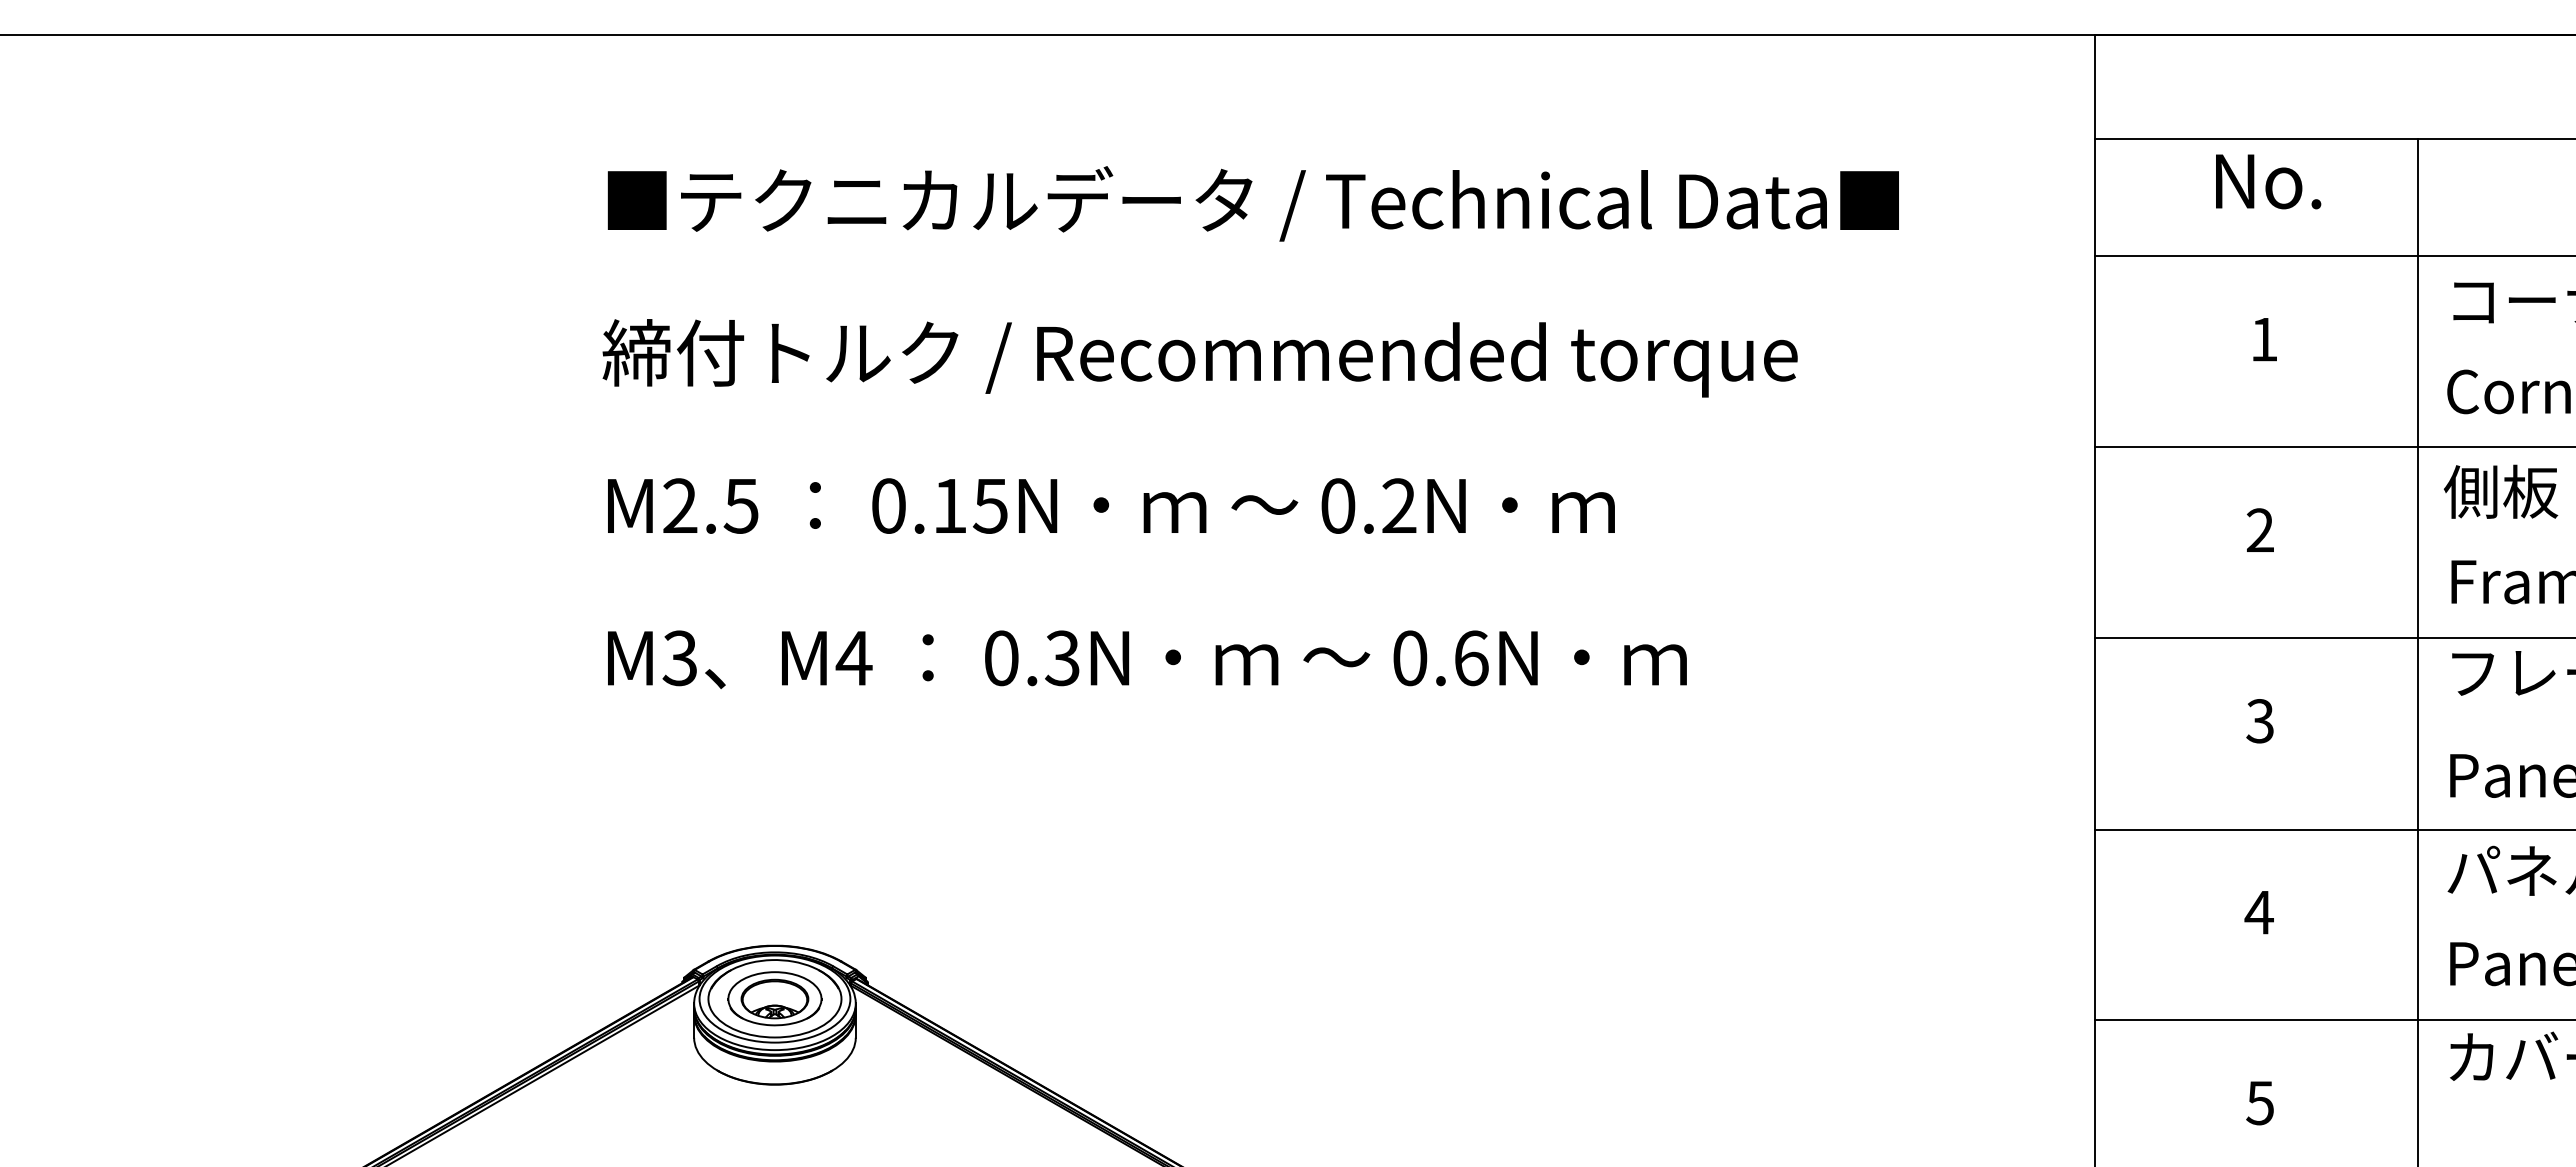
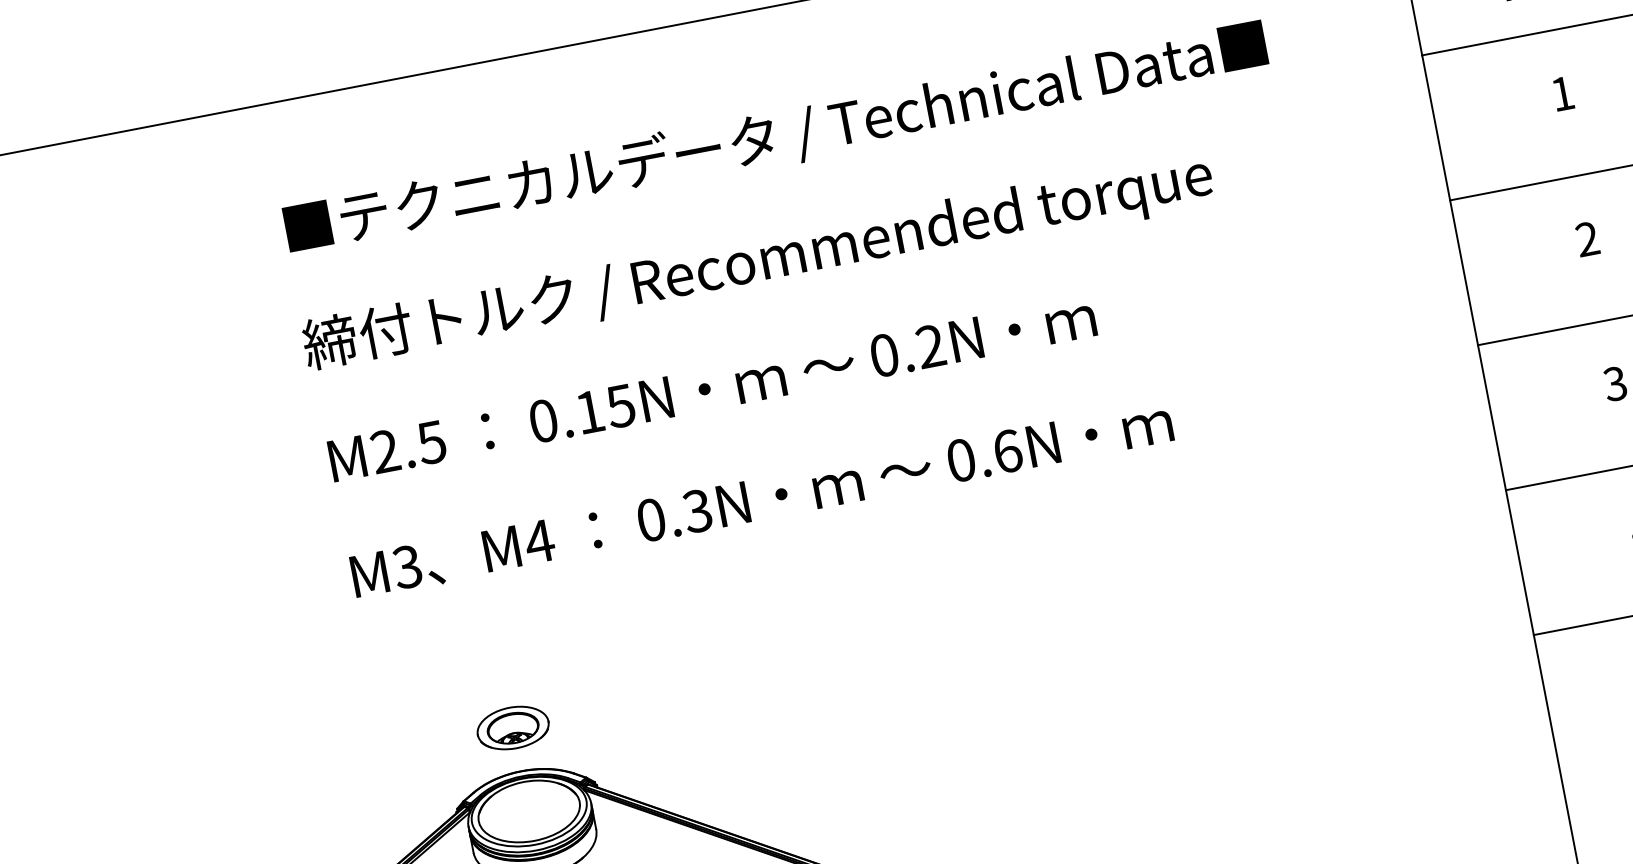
part: (774, 998) -> (512, 727), moved

